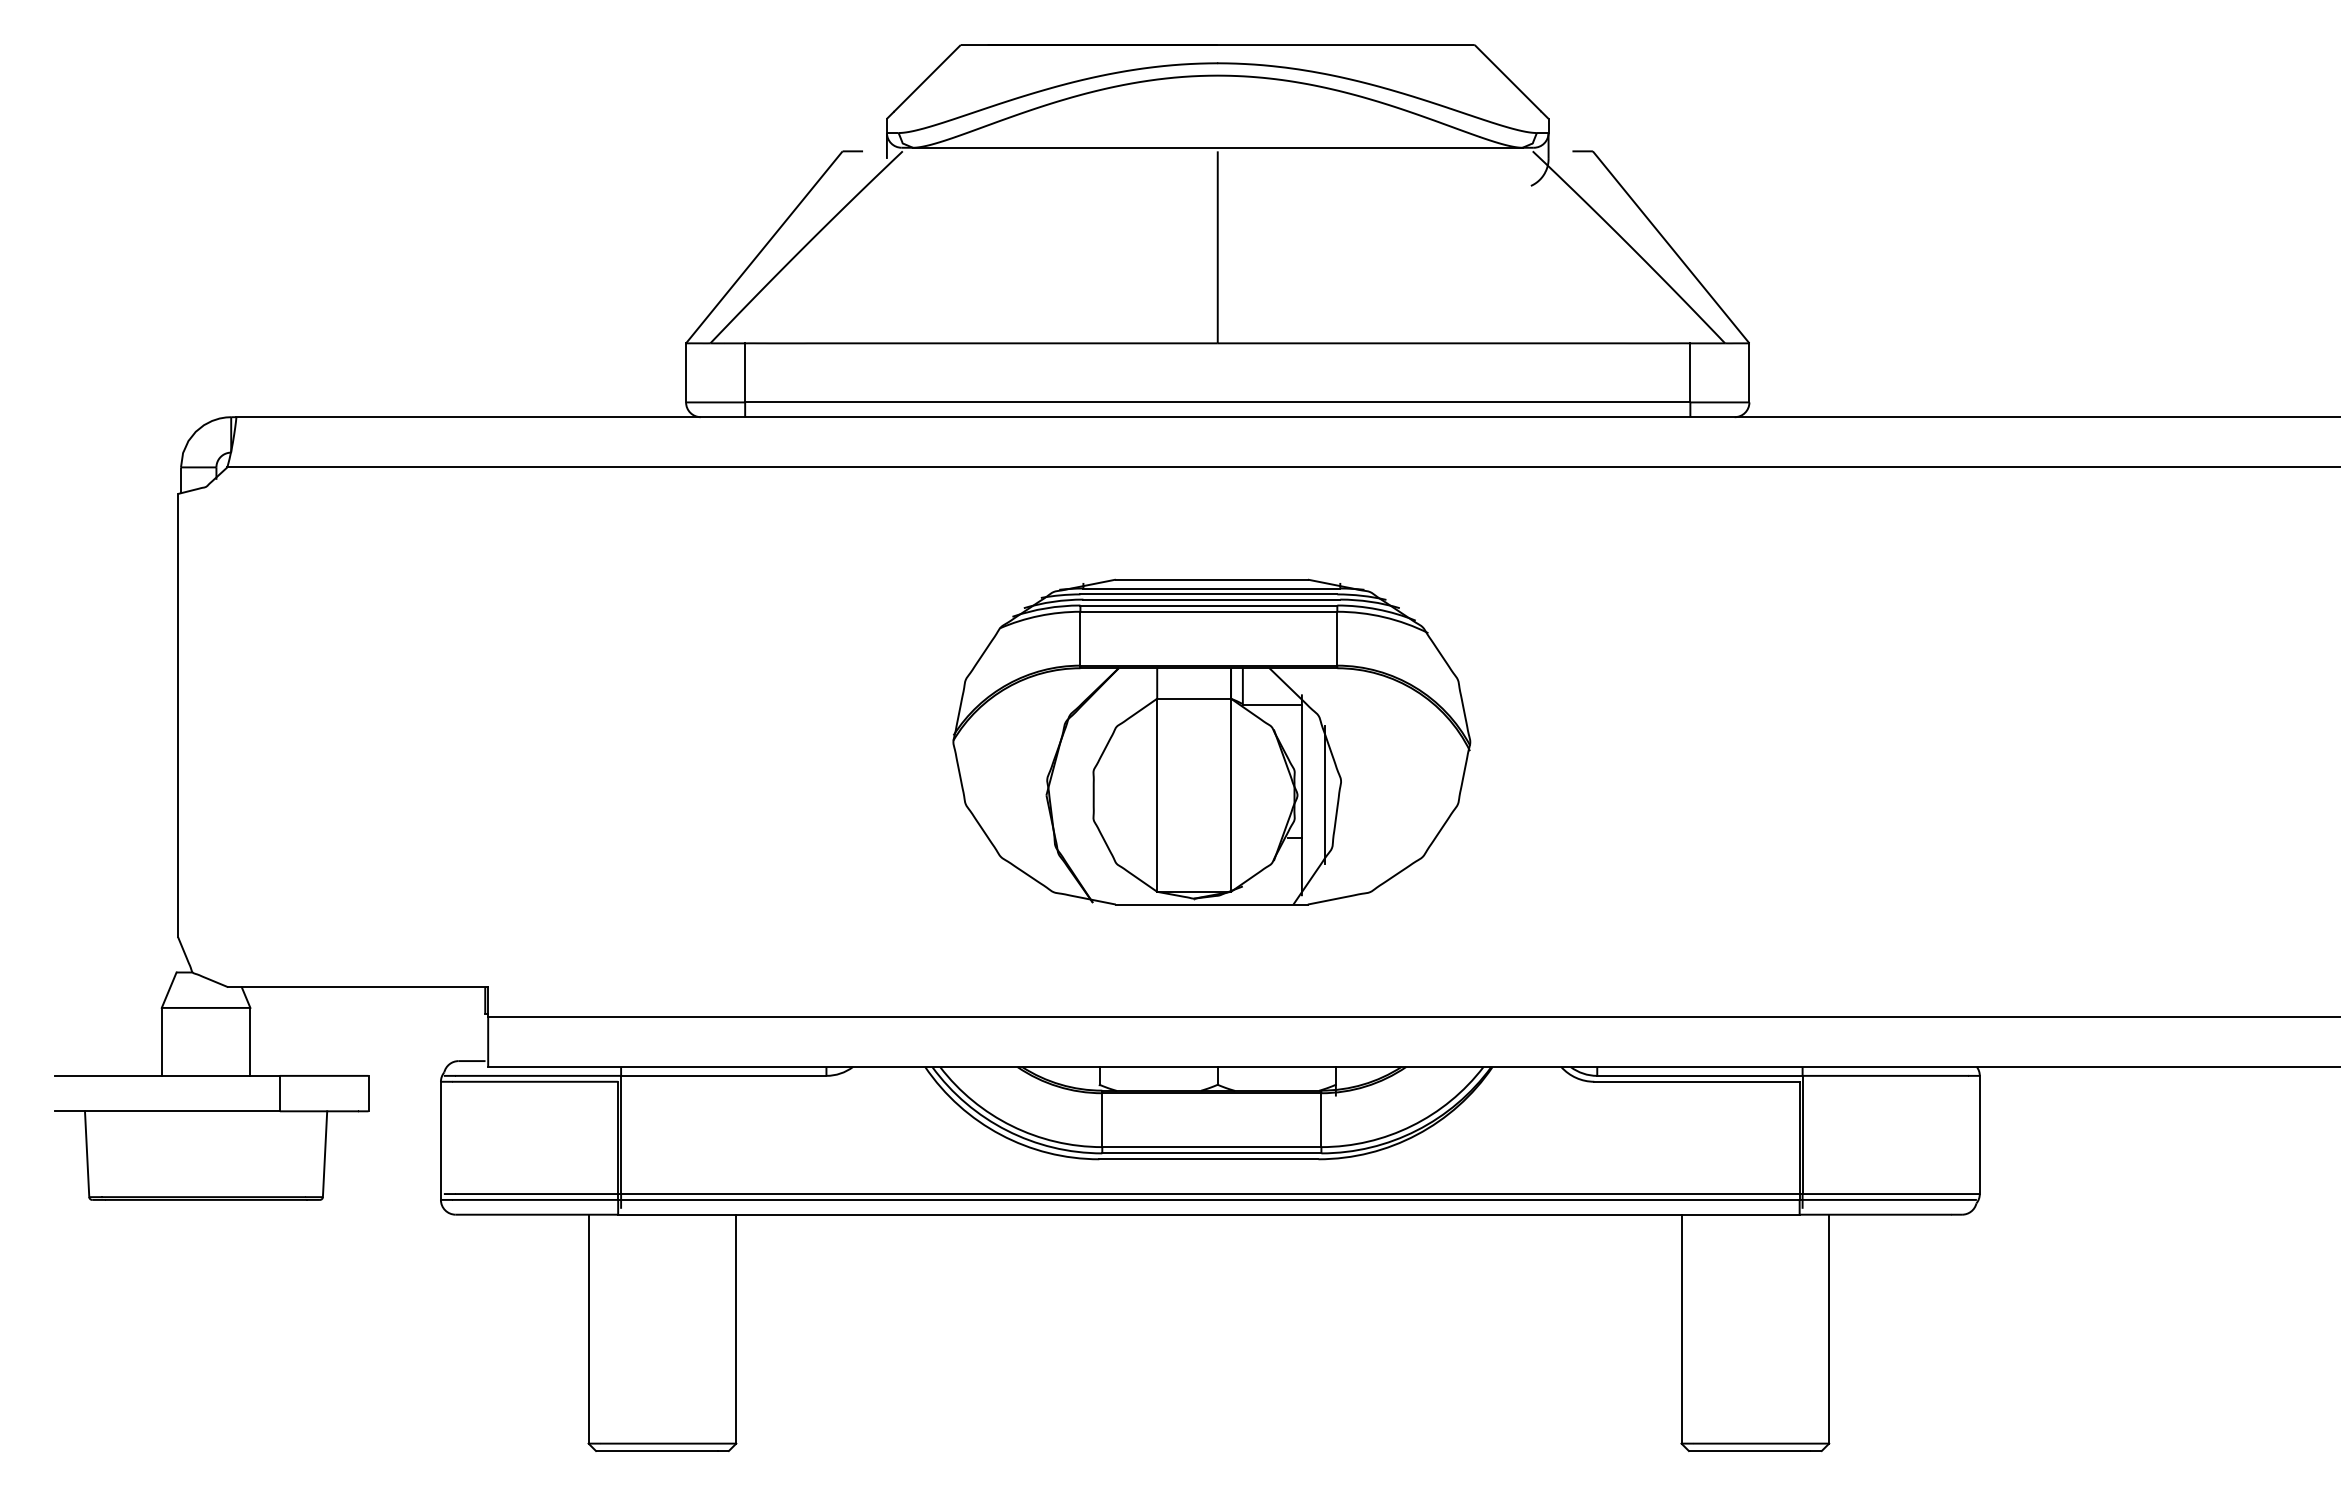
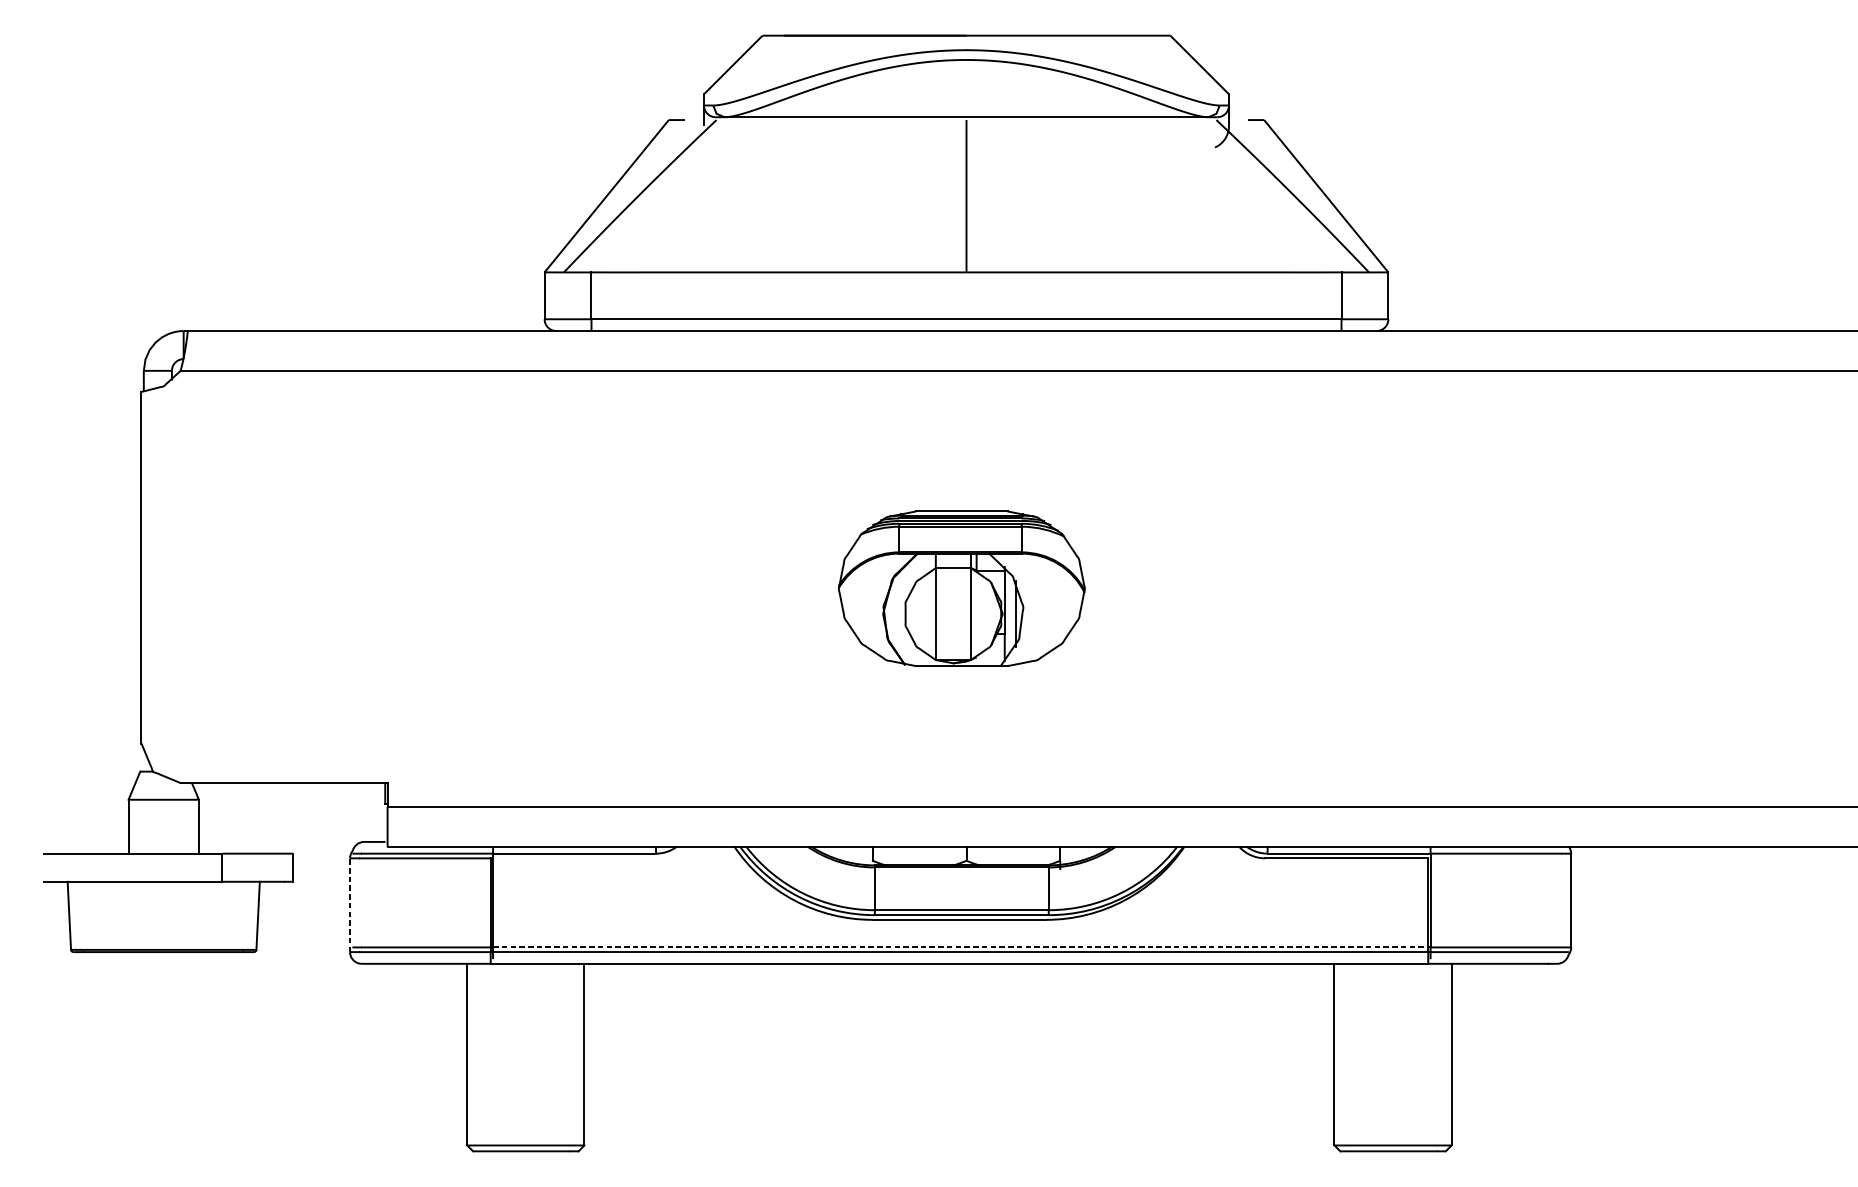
part: (1211, 741) -> (961, 588), size x0.6
line: (440, 1140) -> (349, 904), solid -> dashed
line: (1211, 1194) -> (961, 947), solid -> dashed

